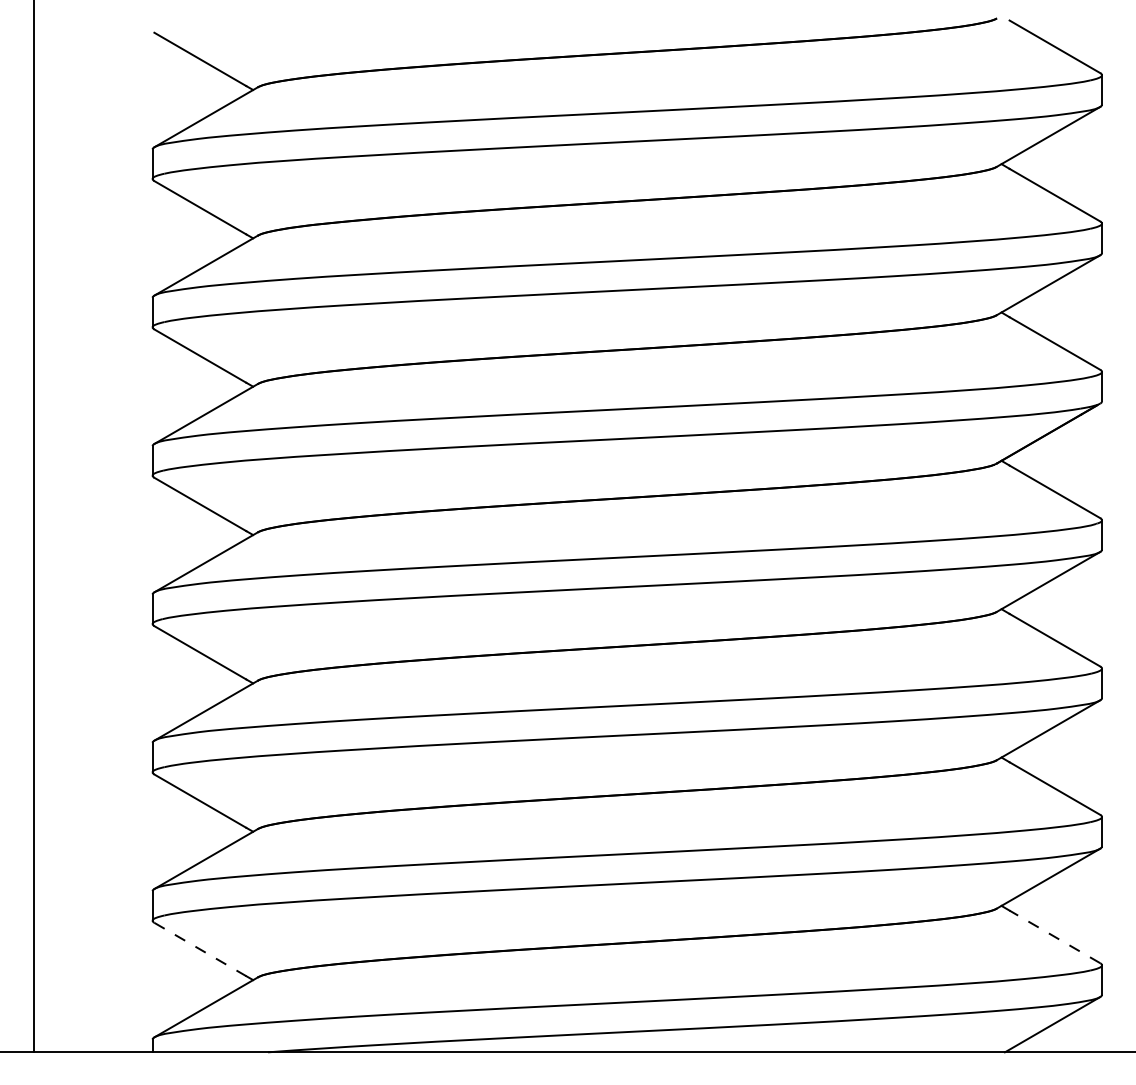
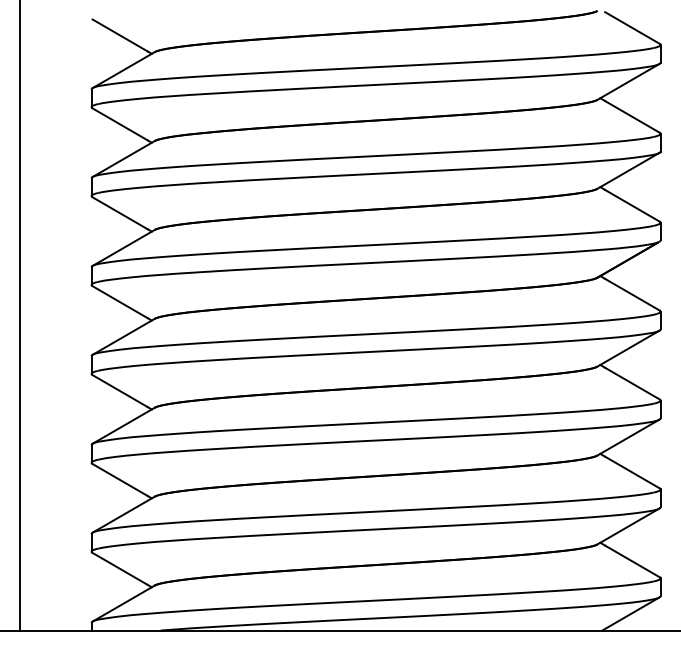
line: (1053, 937) -> (631, 561), dashed -> solid
line: (200, 948) -> (120, 568), dashed -> solid

